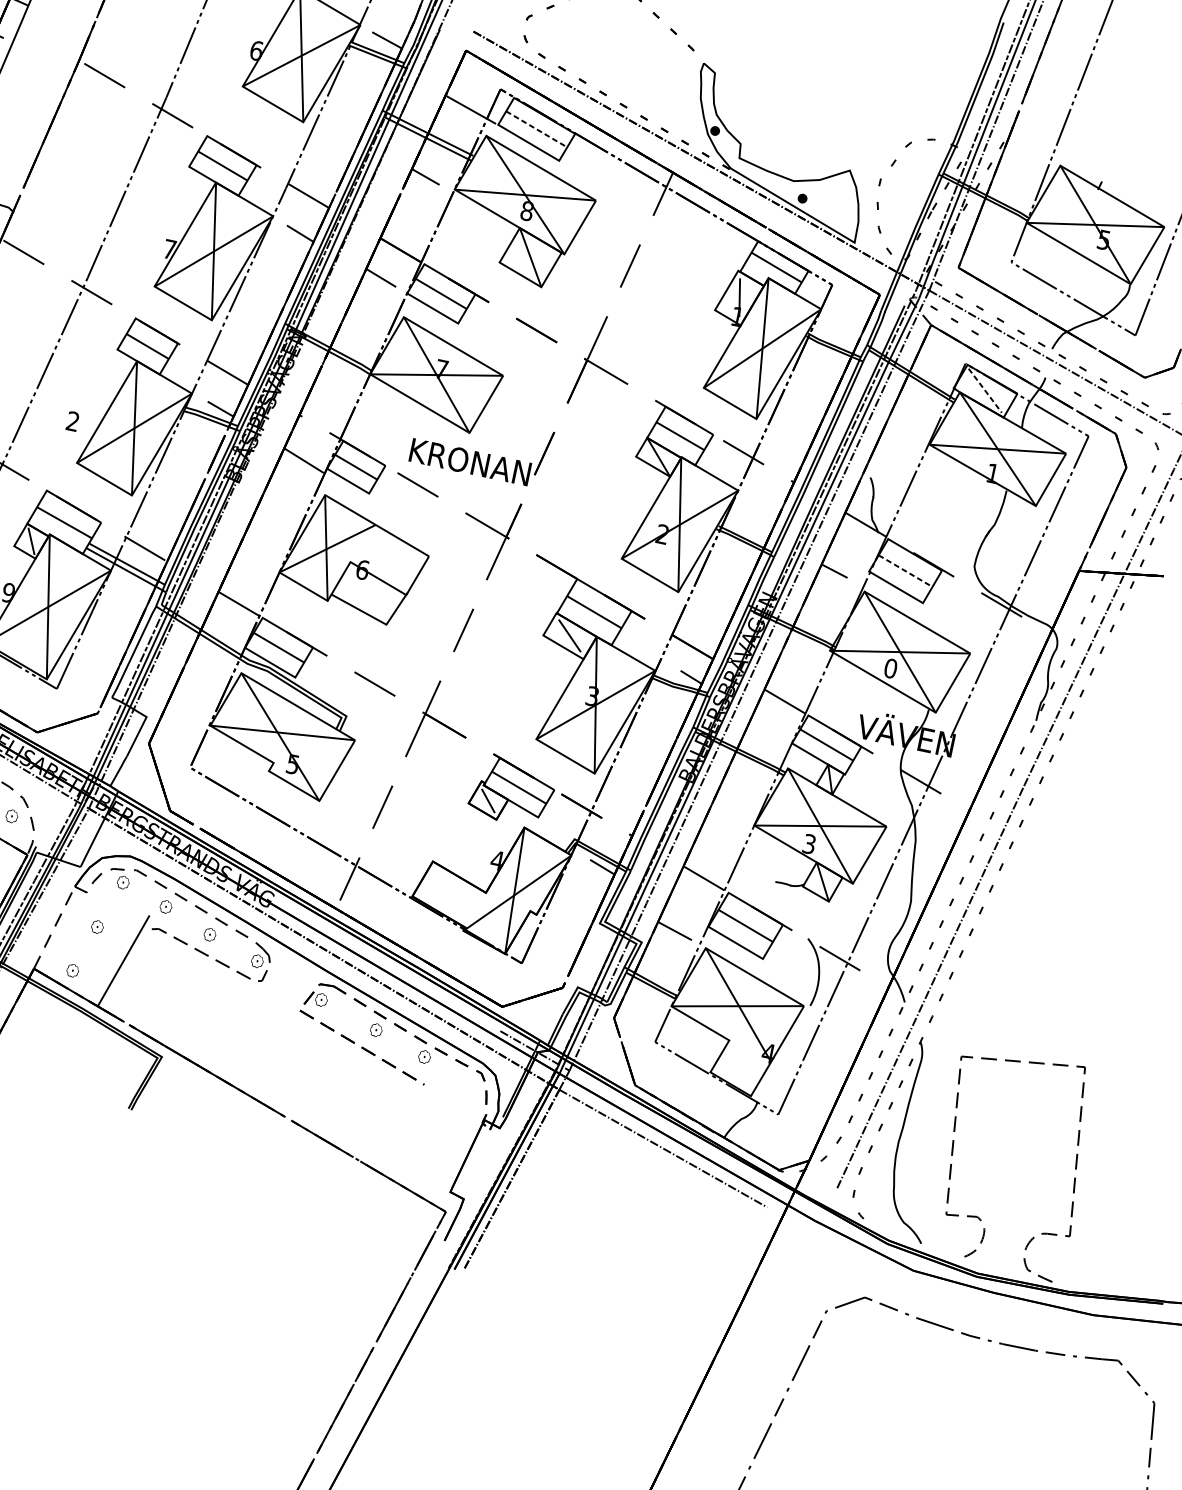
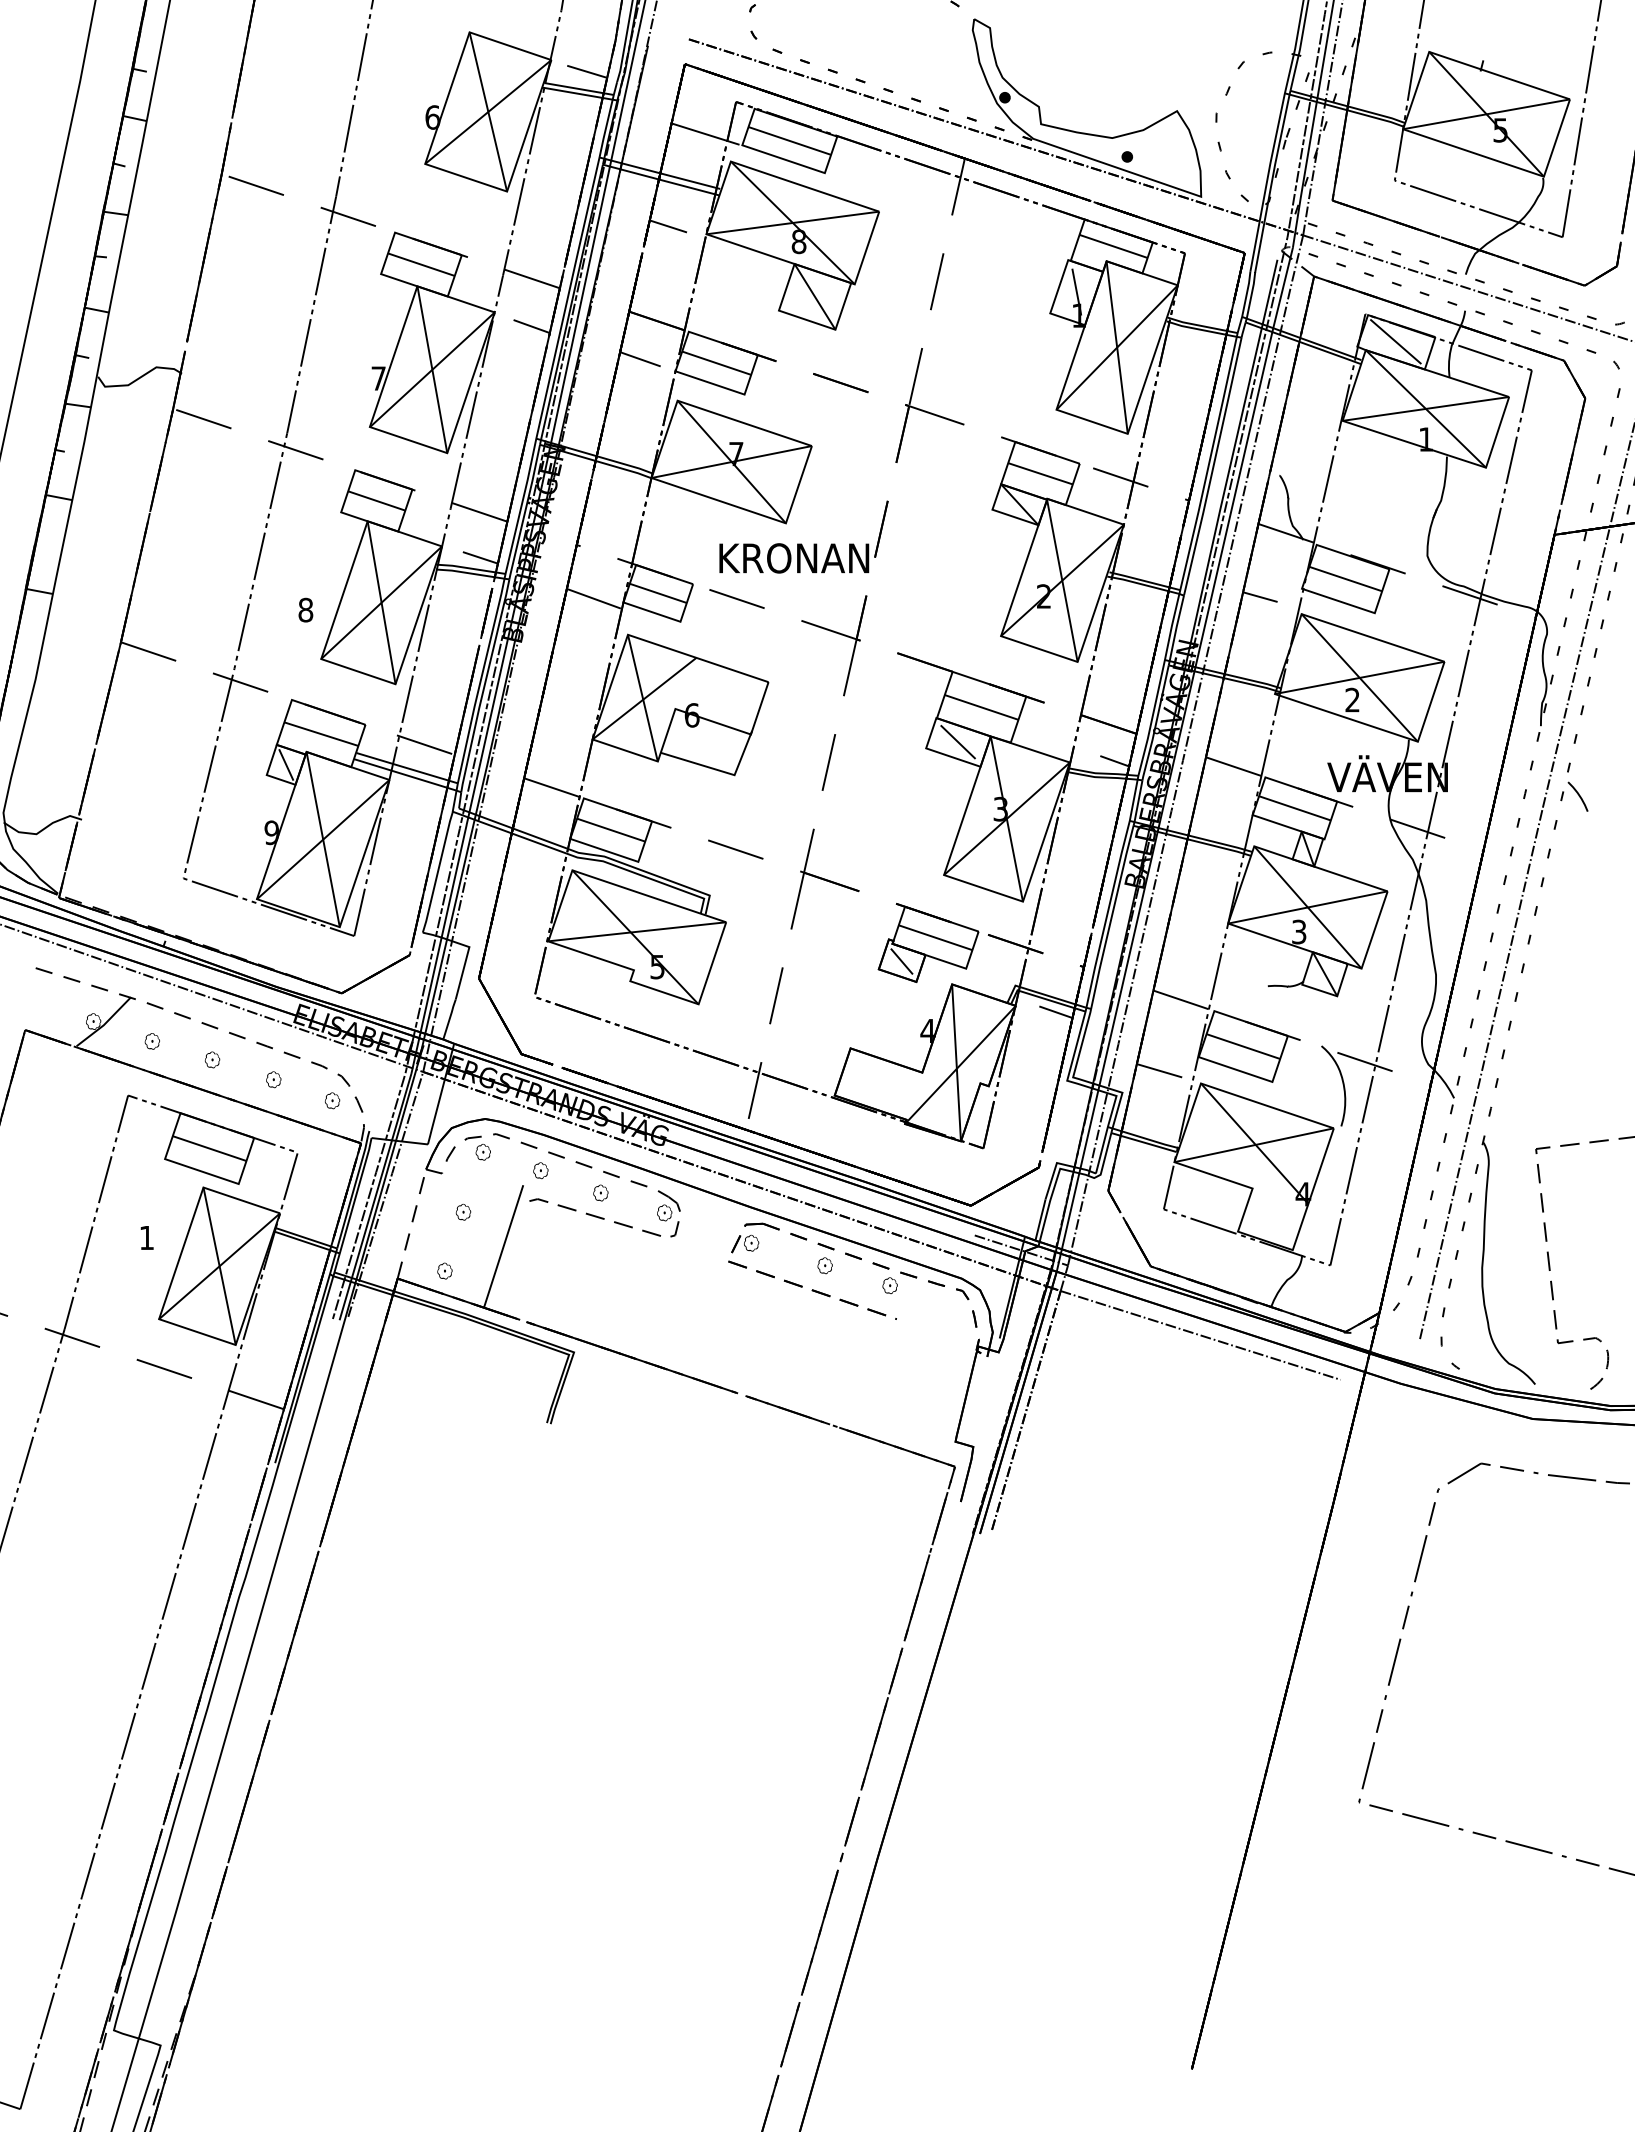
line: (536, 128) -> (789, 140), dashed -> solid
line: (985, 390) -> (1395, 341), dashed -> solid
text: (72, 421) -> (305, 610), 2 -> 8
line: (906, 571) -> (1346, 579), dashed -> solid
text: (890, 668) -> (1352, 699), 0 -> 2
curve: (1054, 783) -> (1578, 796), added

